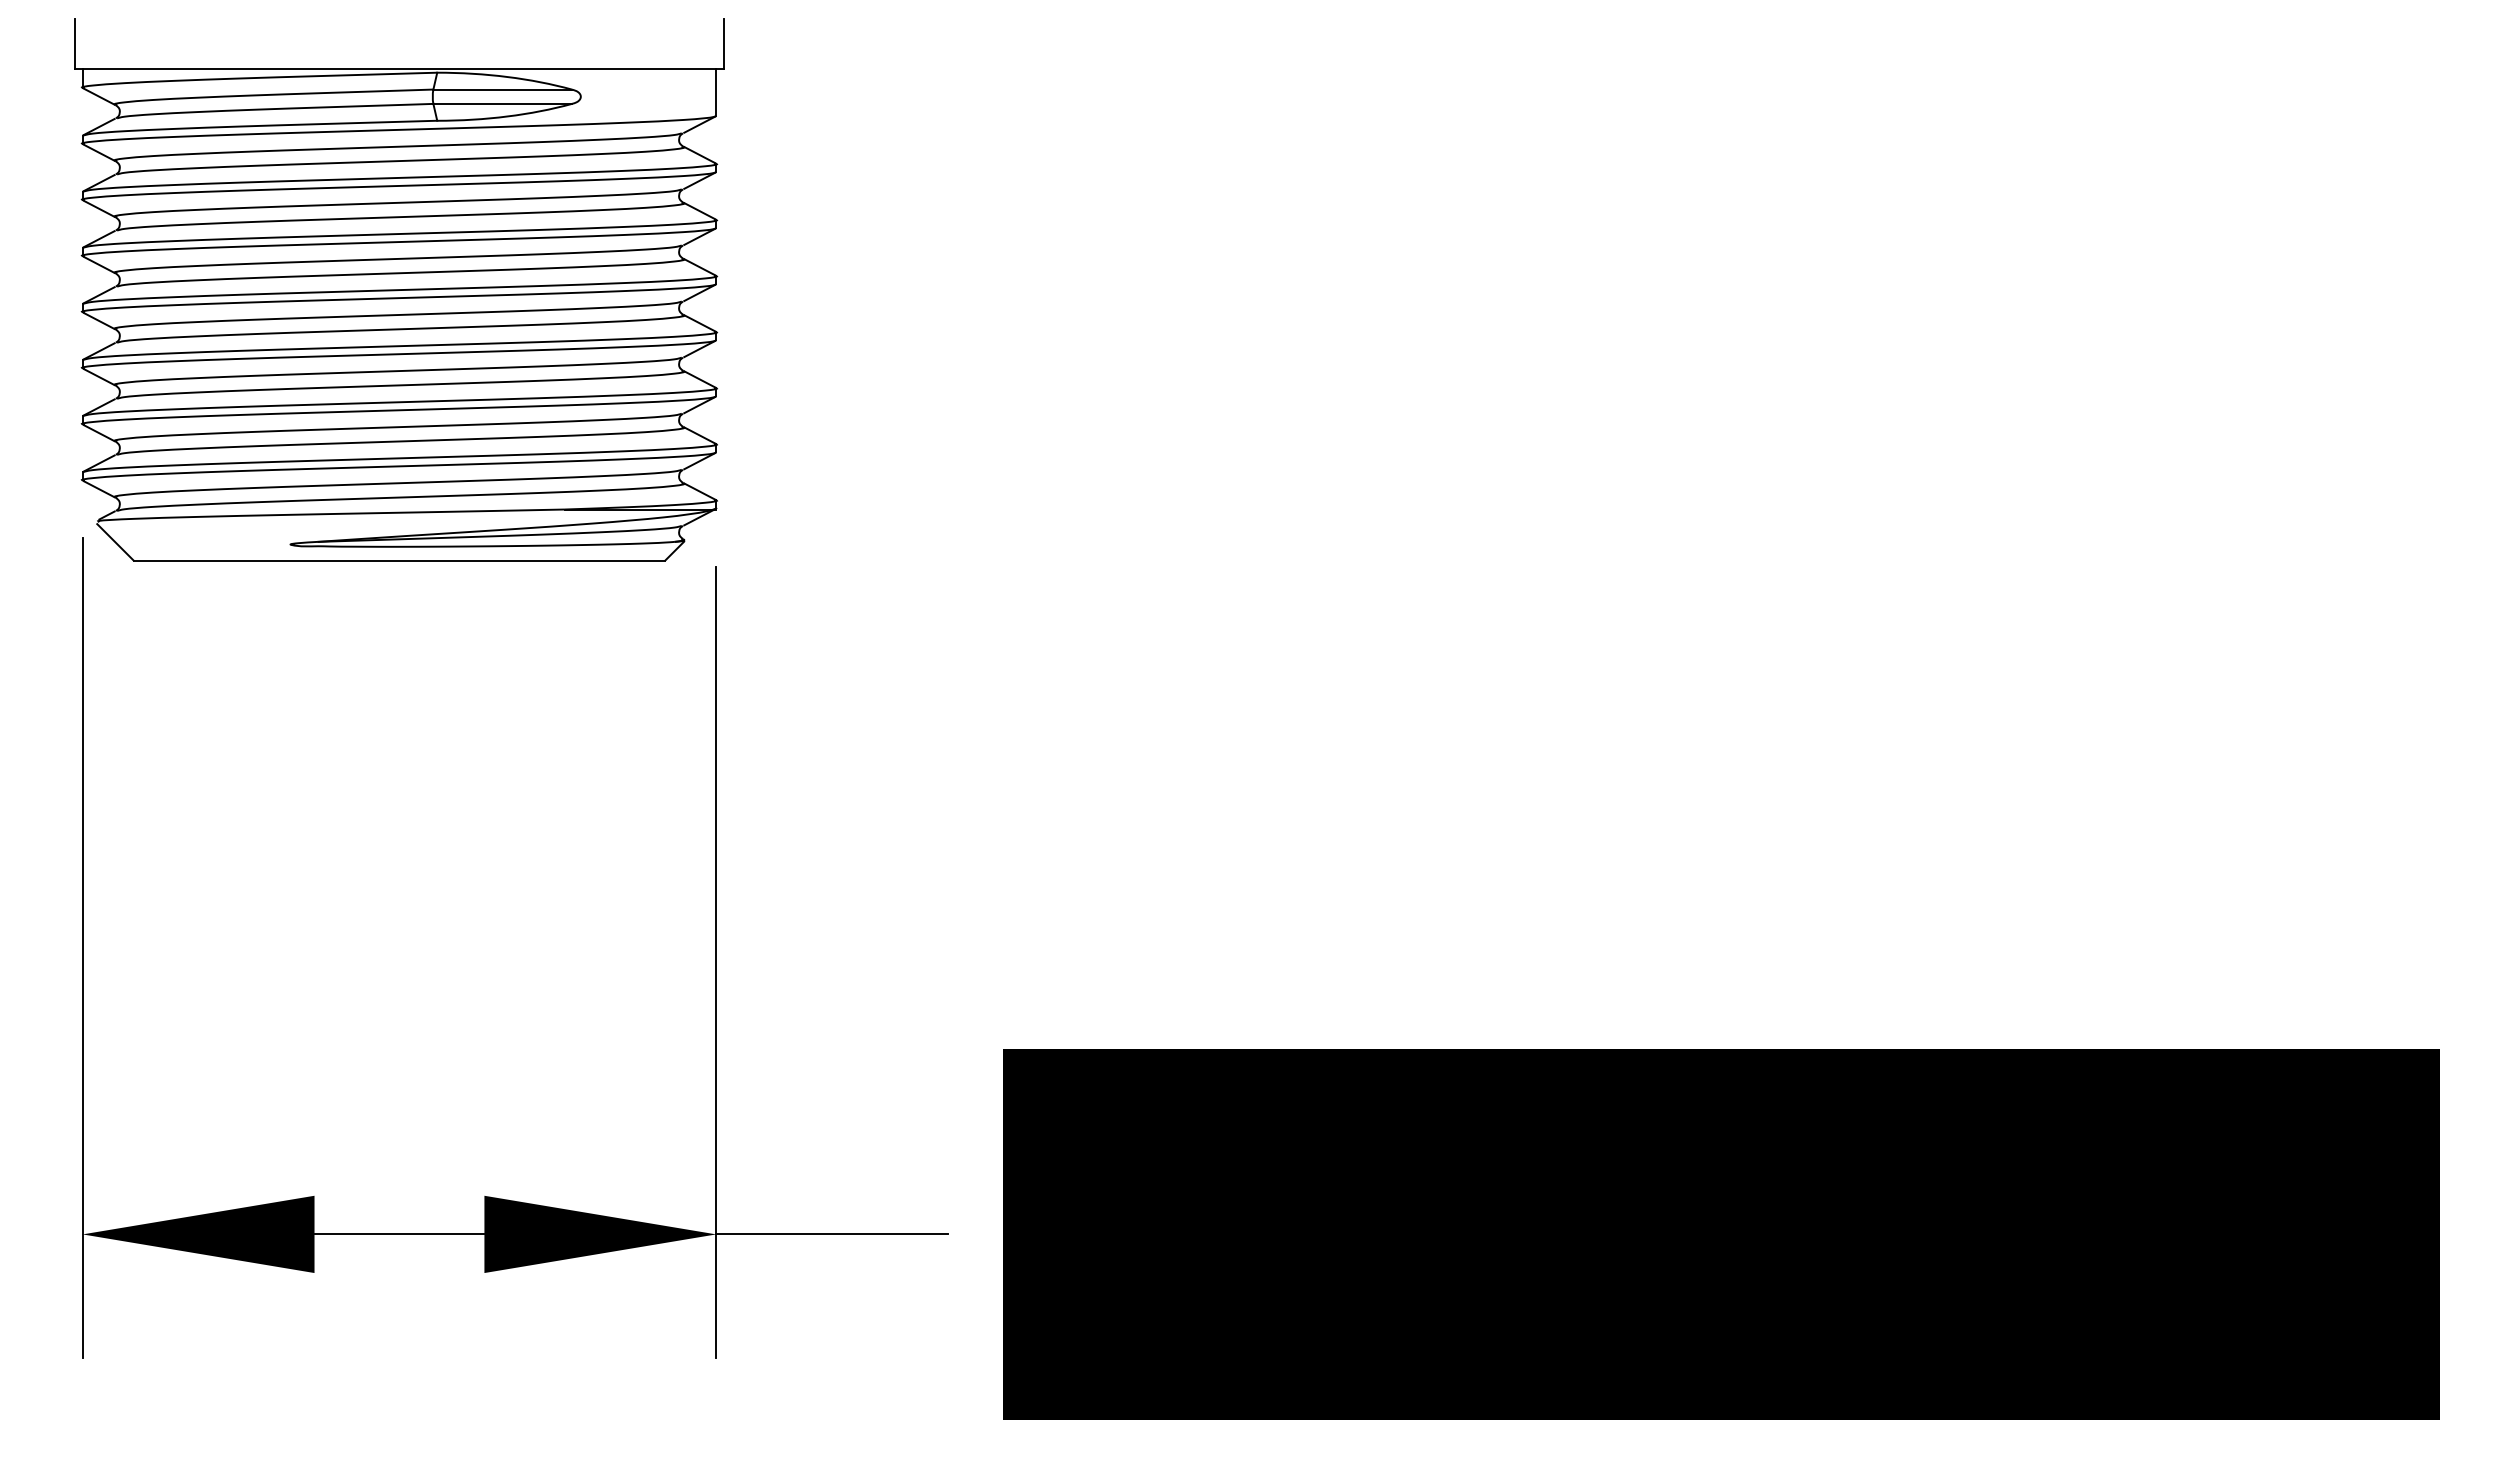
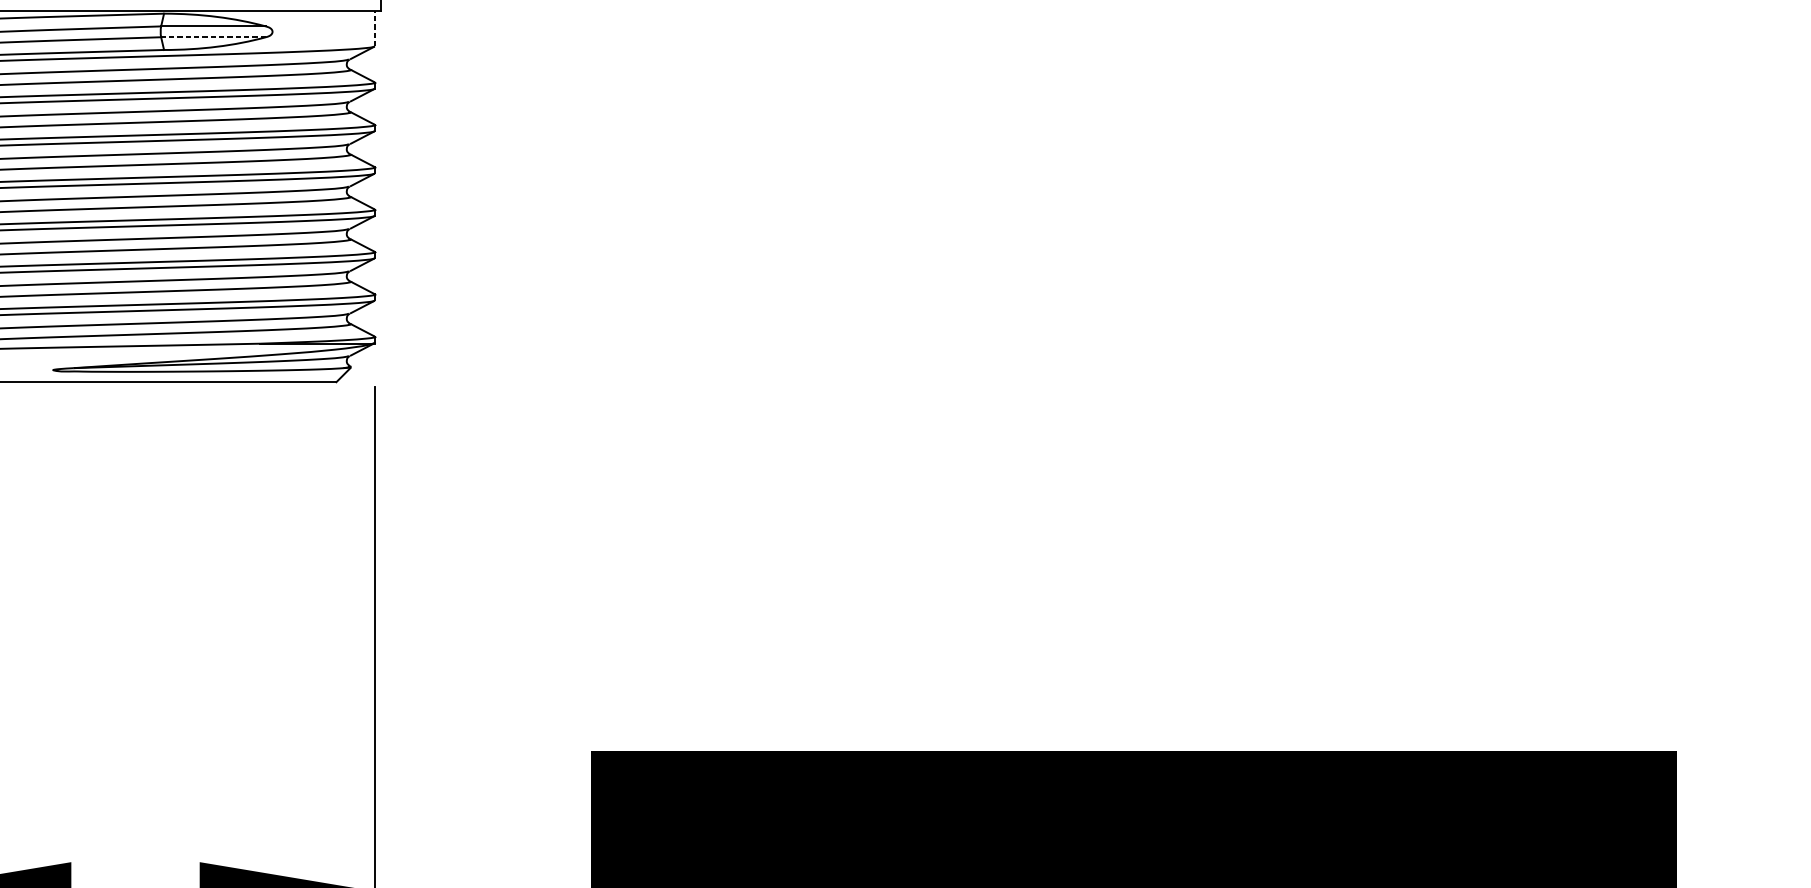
line: (716, 92) -> (375, 28), solid -> dashed
line: (502, 103) -> (213, 36), solid -> dashed

